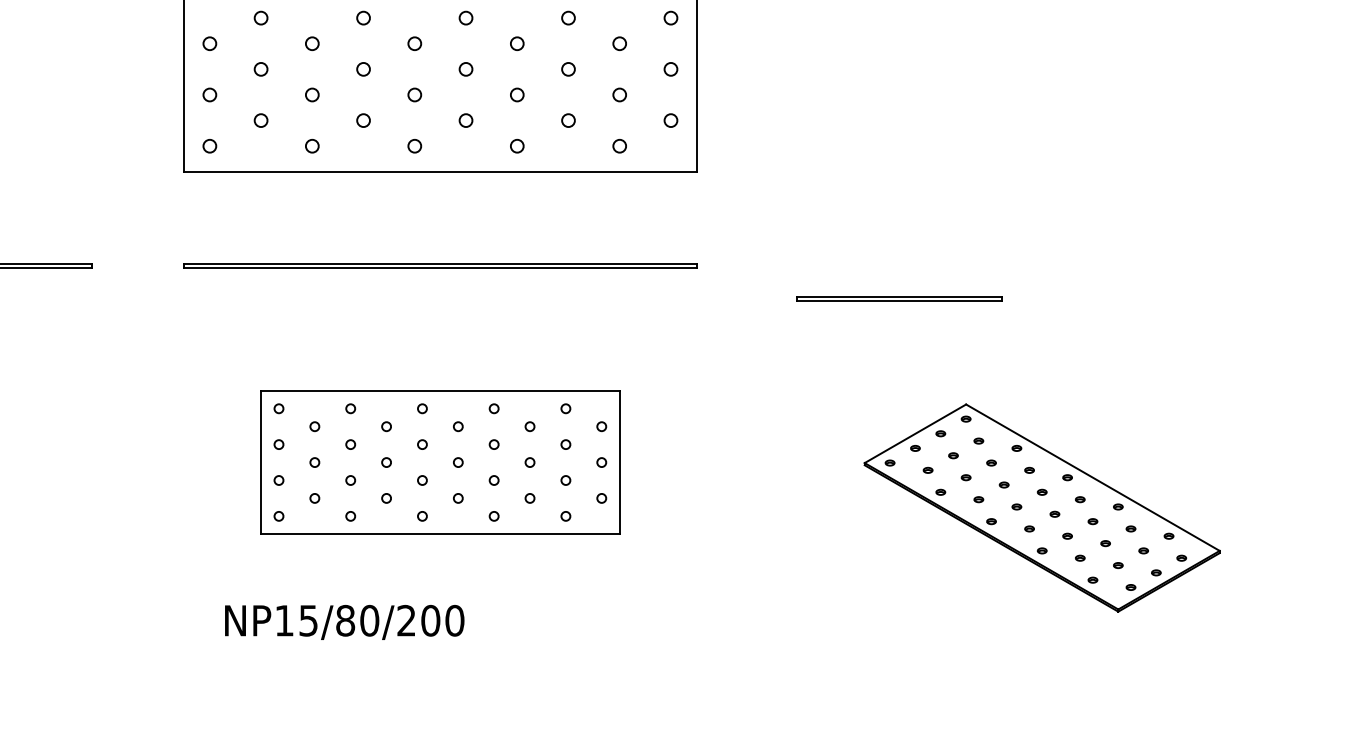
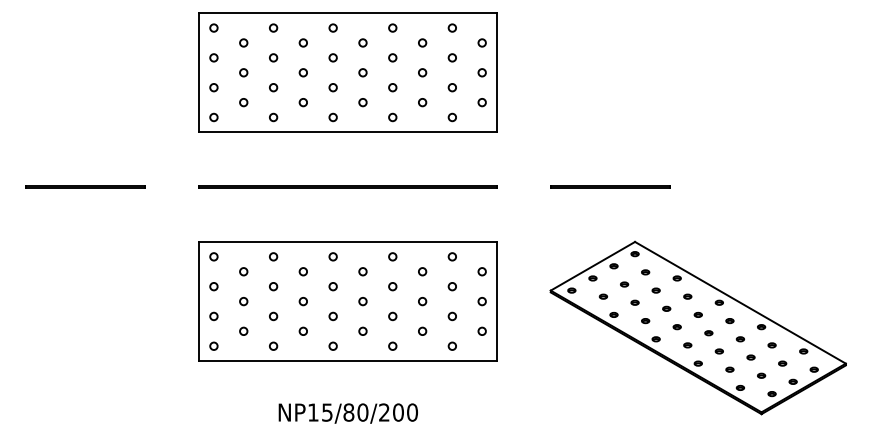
line: (900, 297) -> (610, 186), moved
part: (439, 462) -> (347, 301), size x1.43
part: (1041, 507) -> (697, 327), size x1.43
text: (343, 622) -> (347, 413), moved

